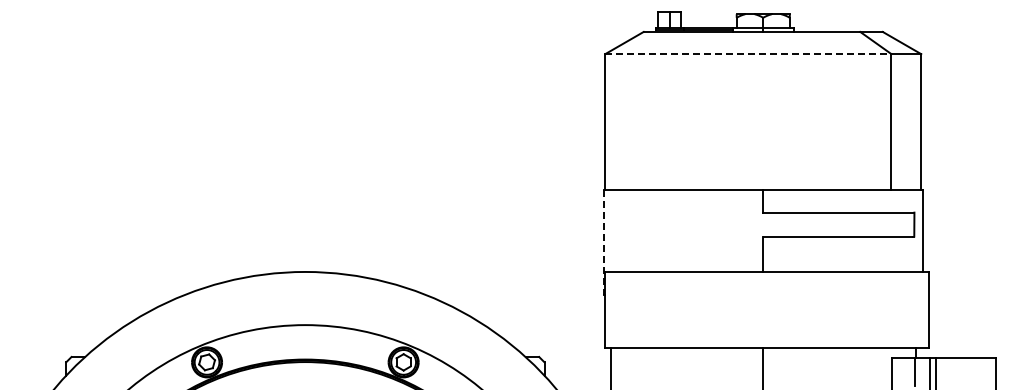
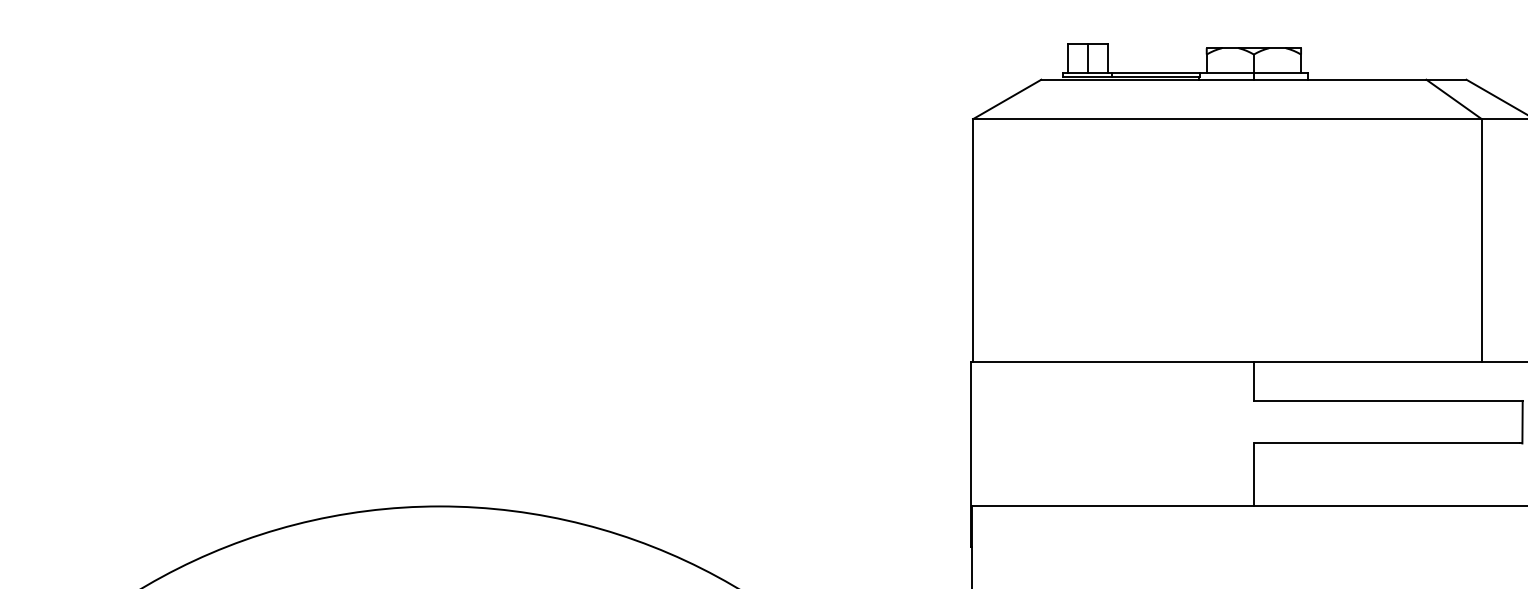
line: (748, 54) -> (1227, 119), dashed -> solid
line: (603, 243) -> (969, 455), dashed -> solid

